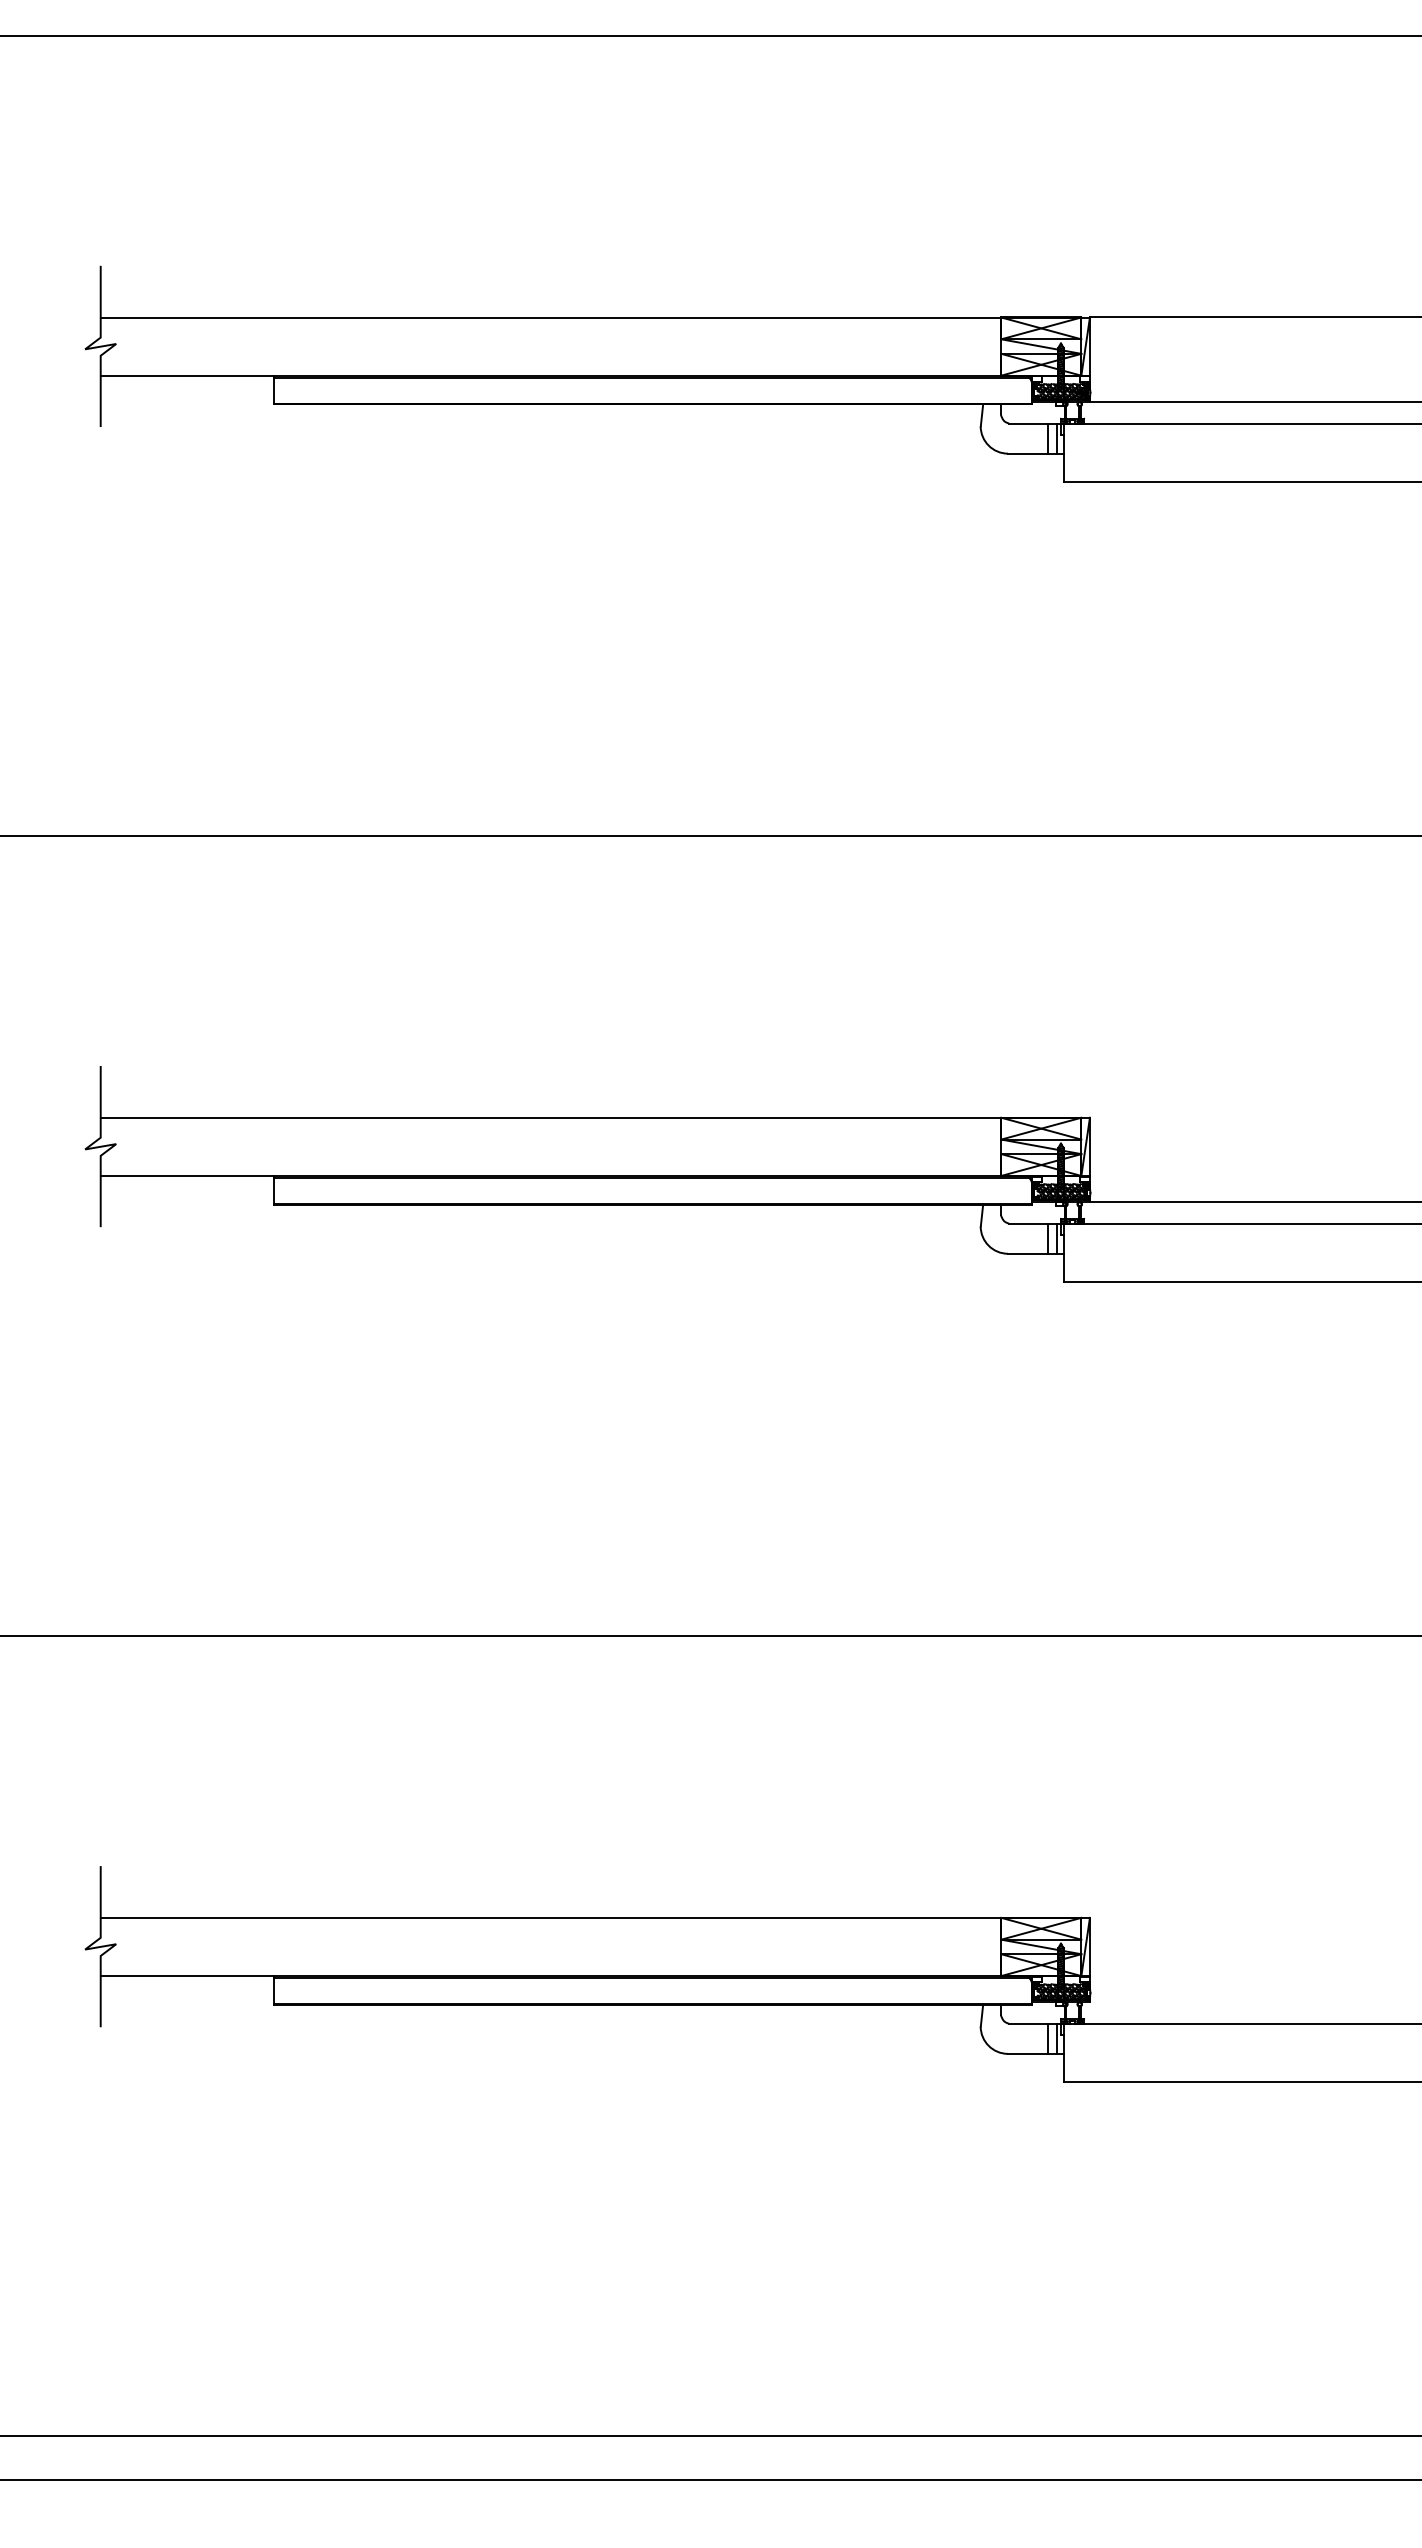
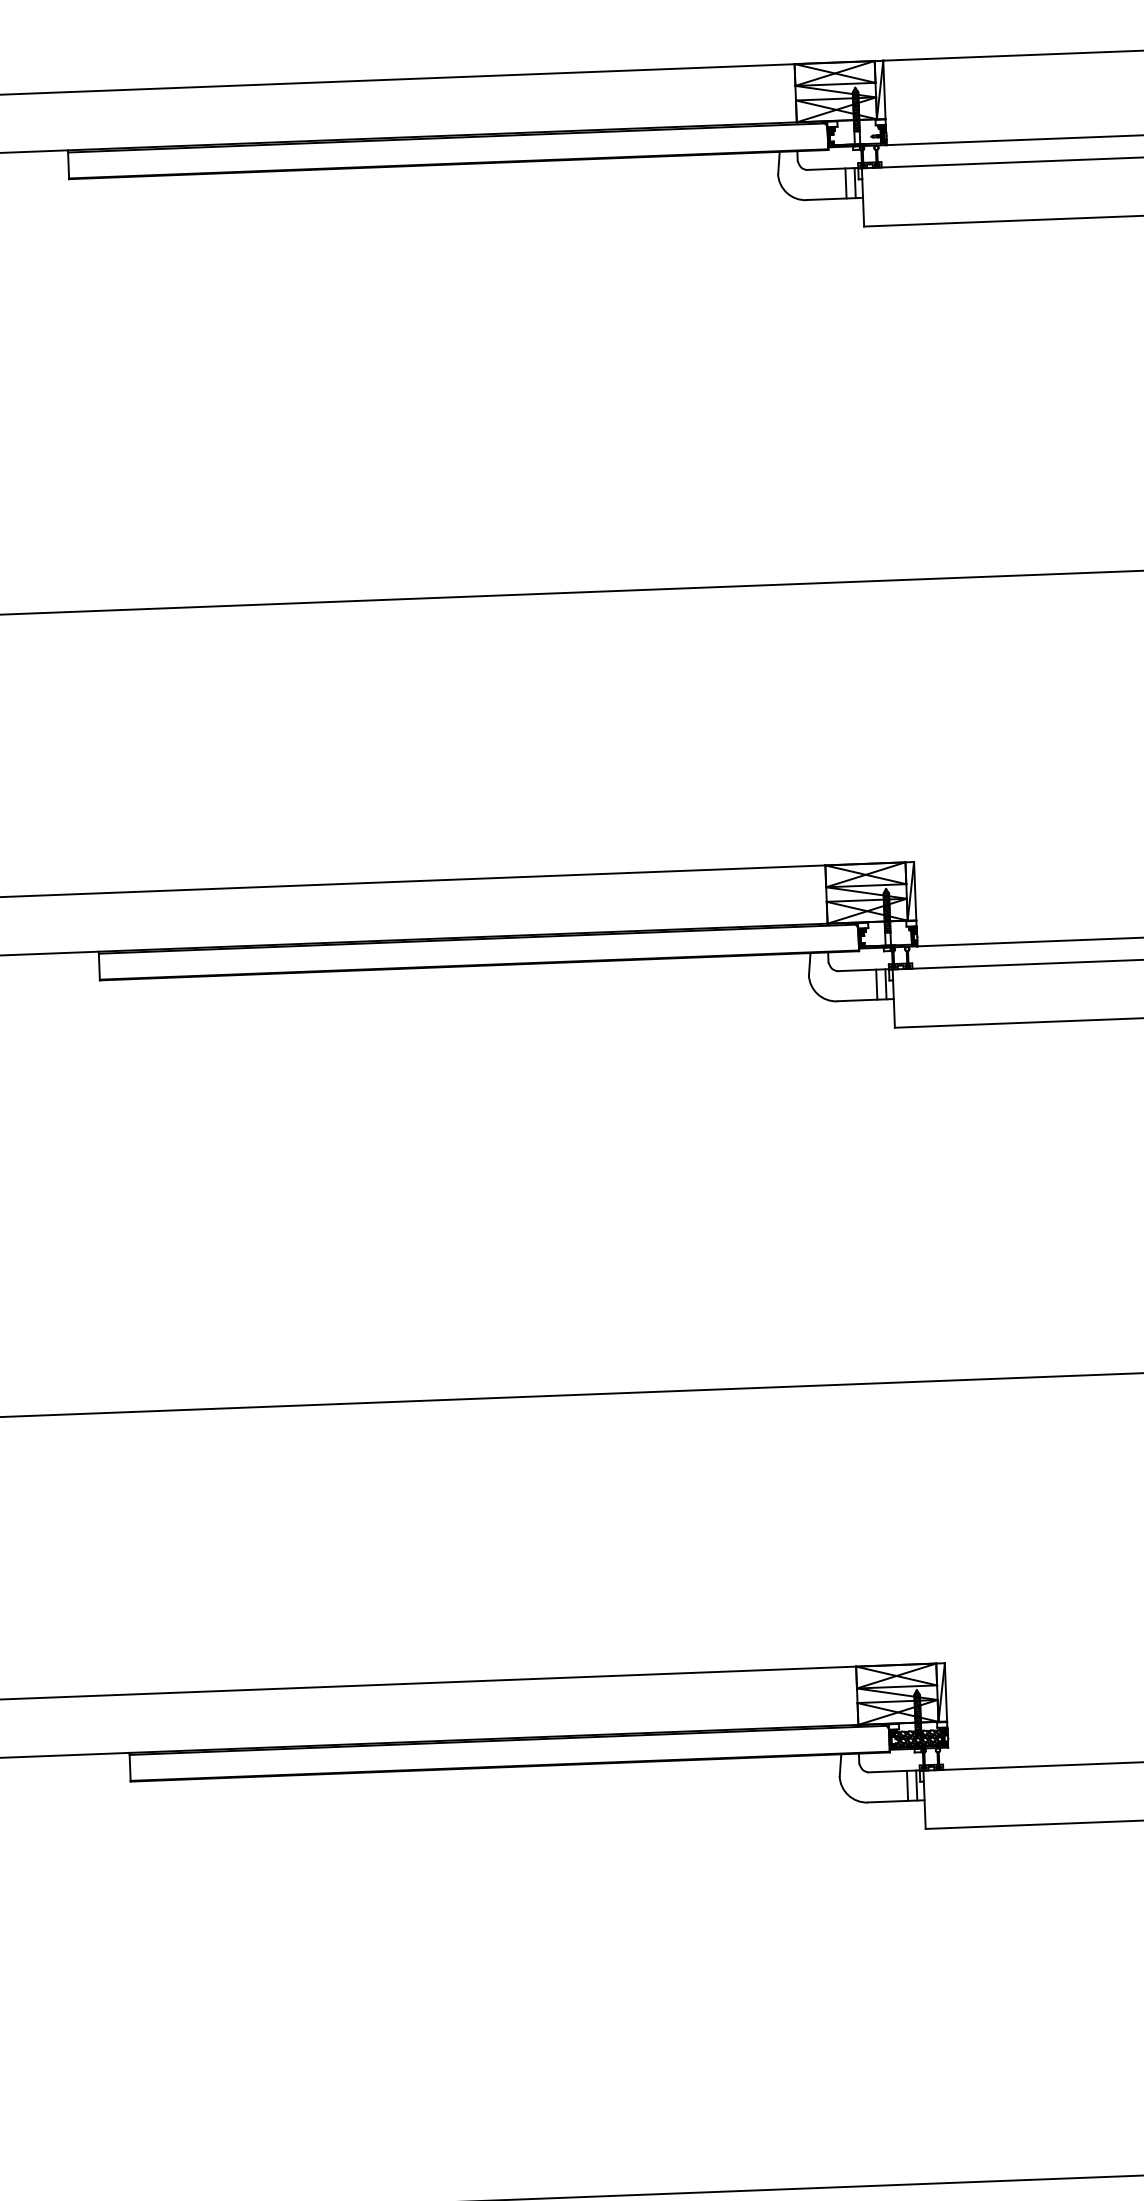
hatch: (1060, 391) -> (856, 135), removed
hatch: (1060, 1191) -> (887, 936), removed

